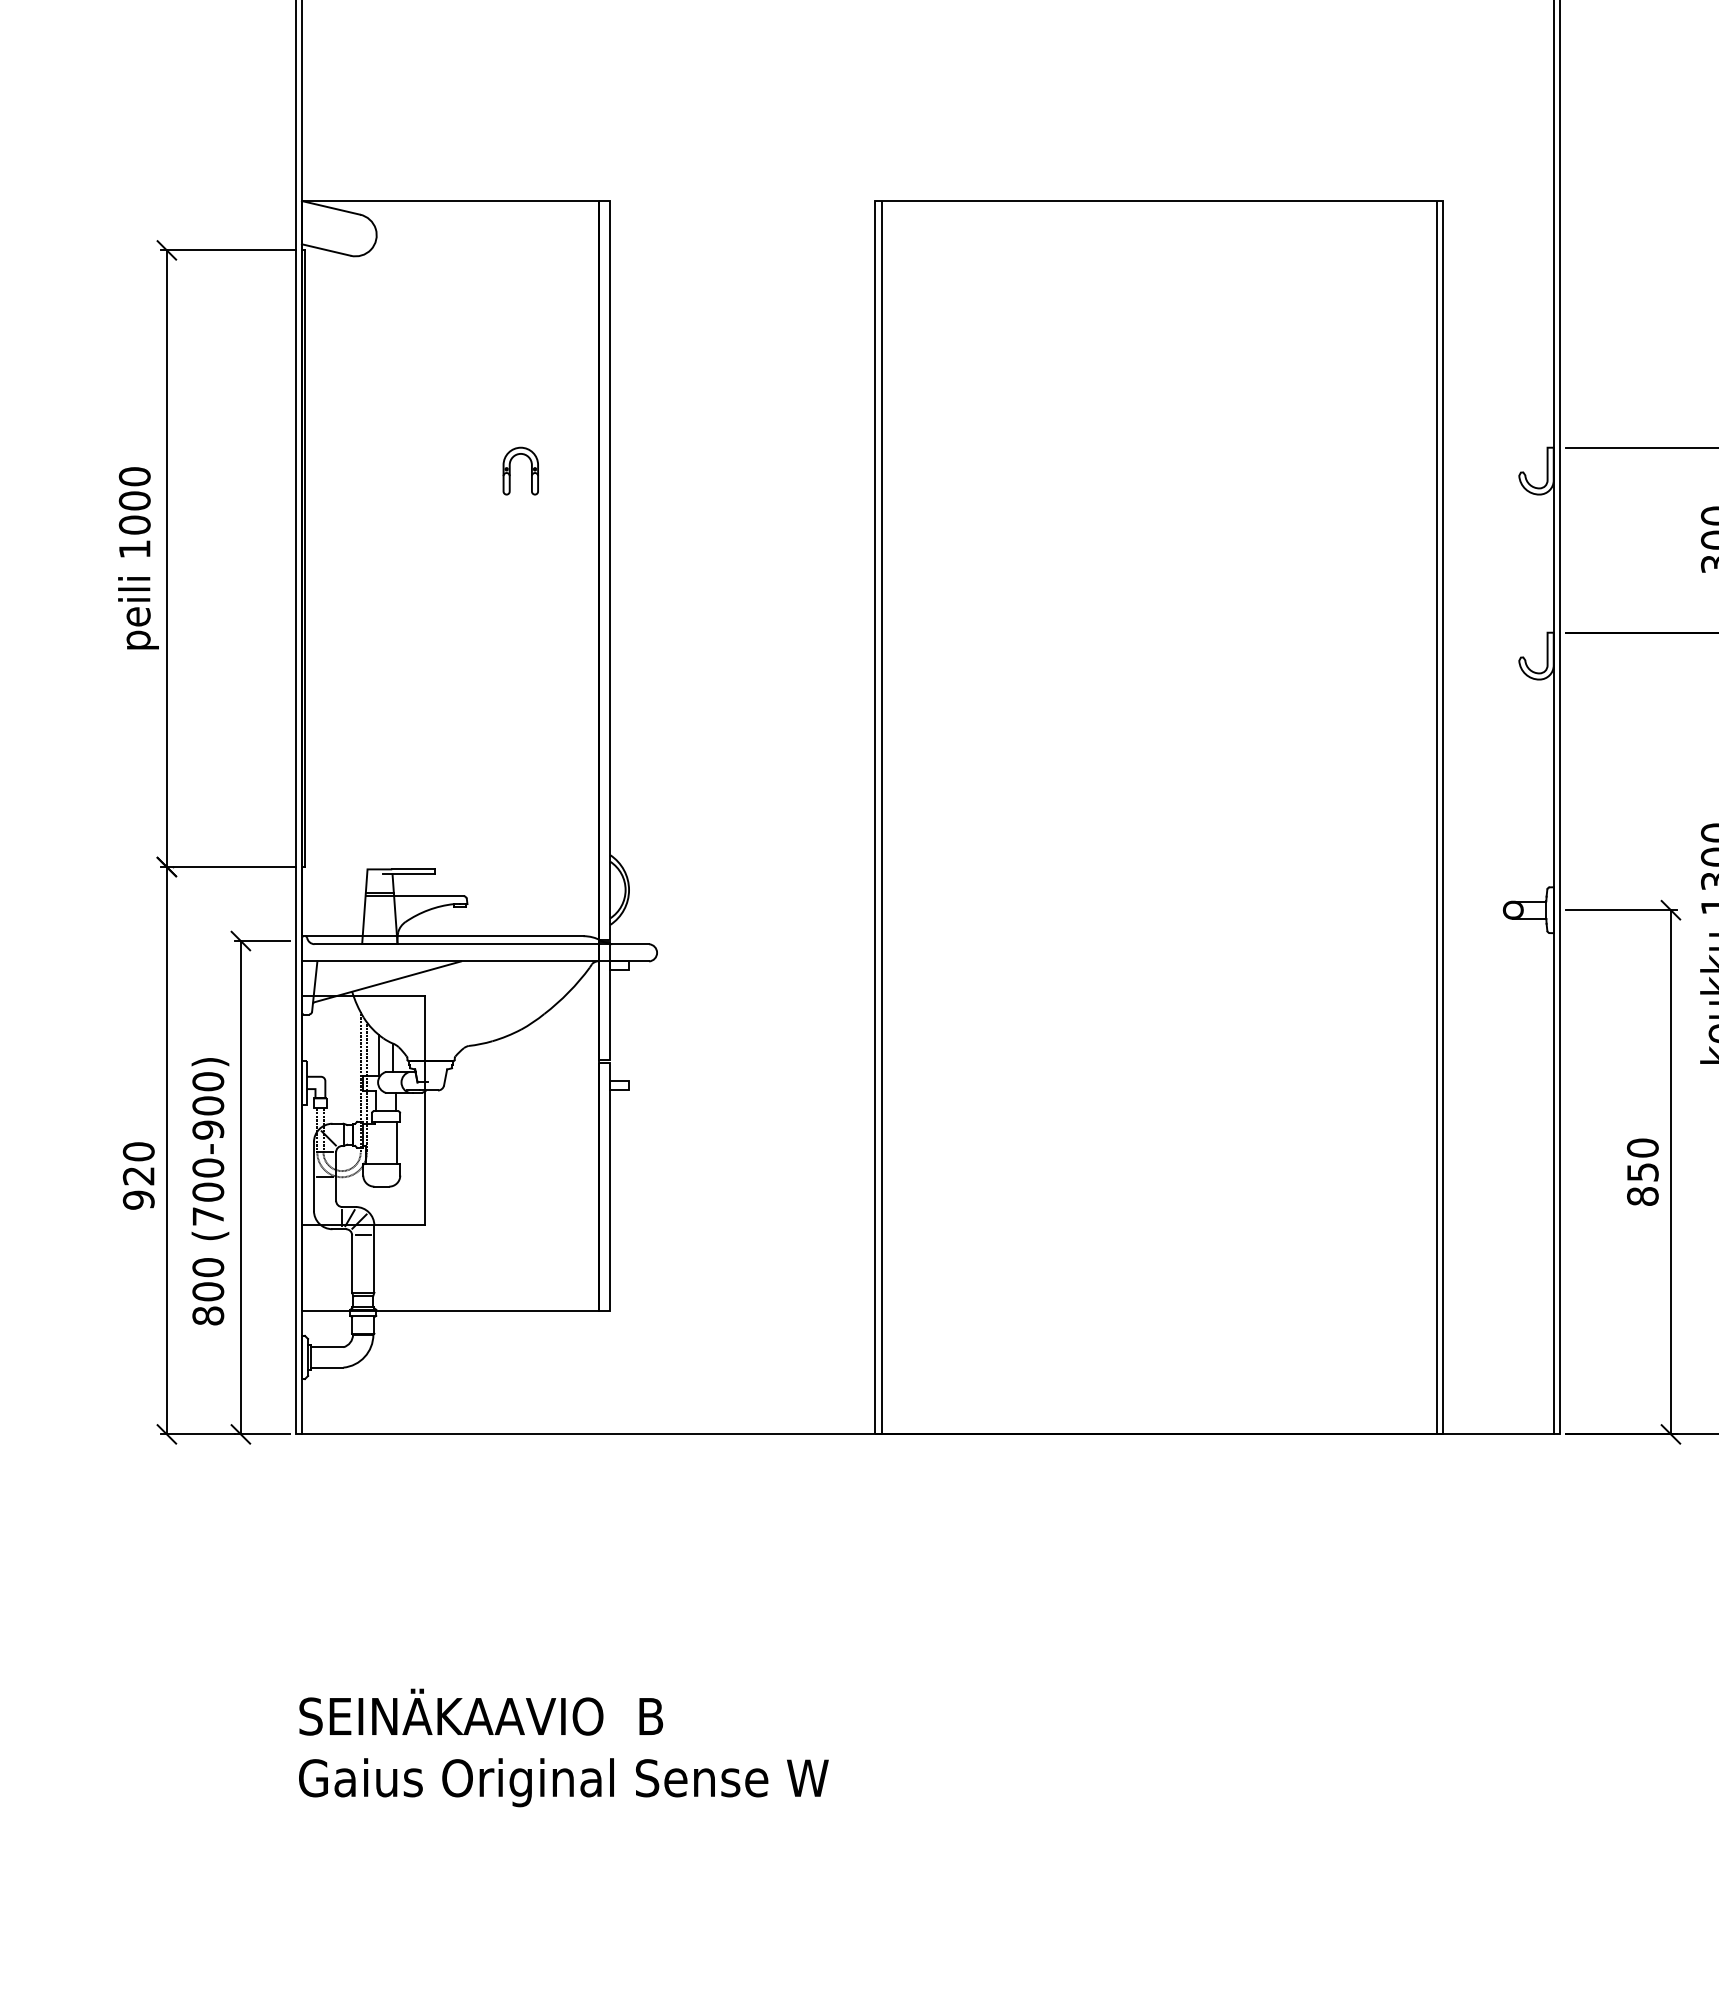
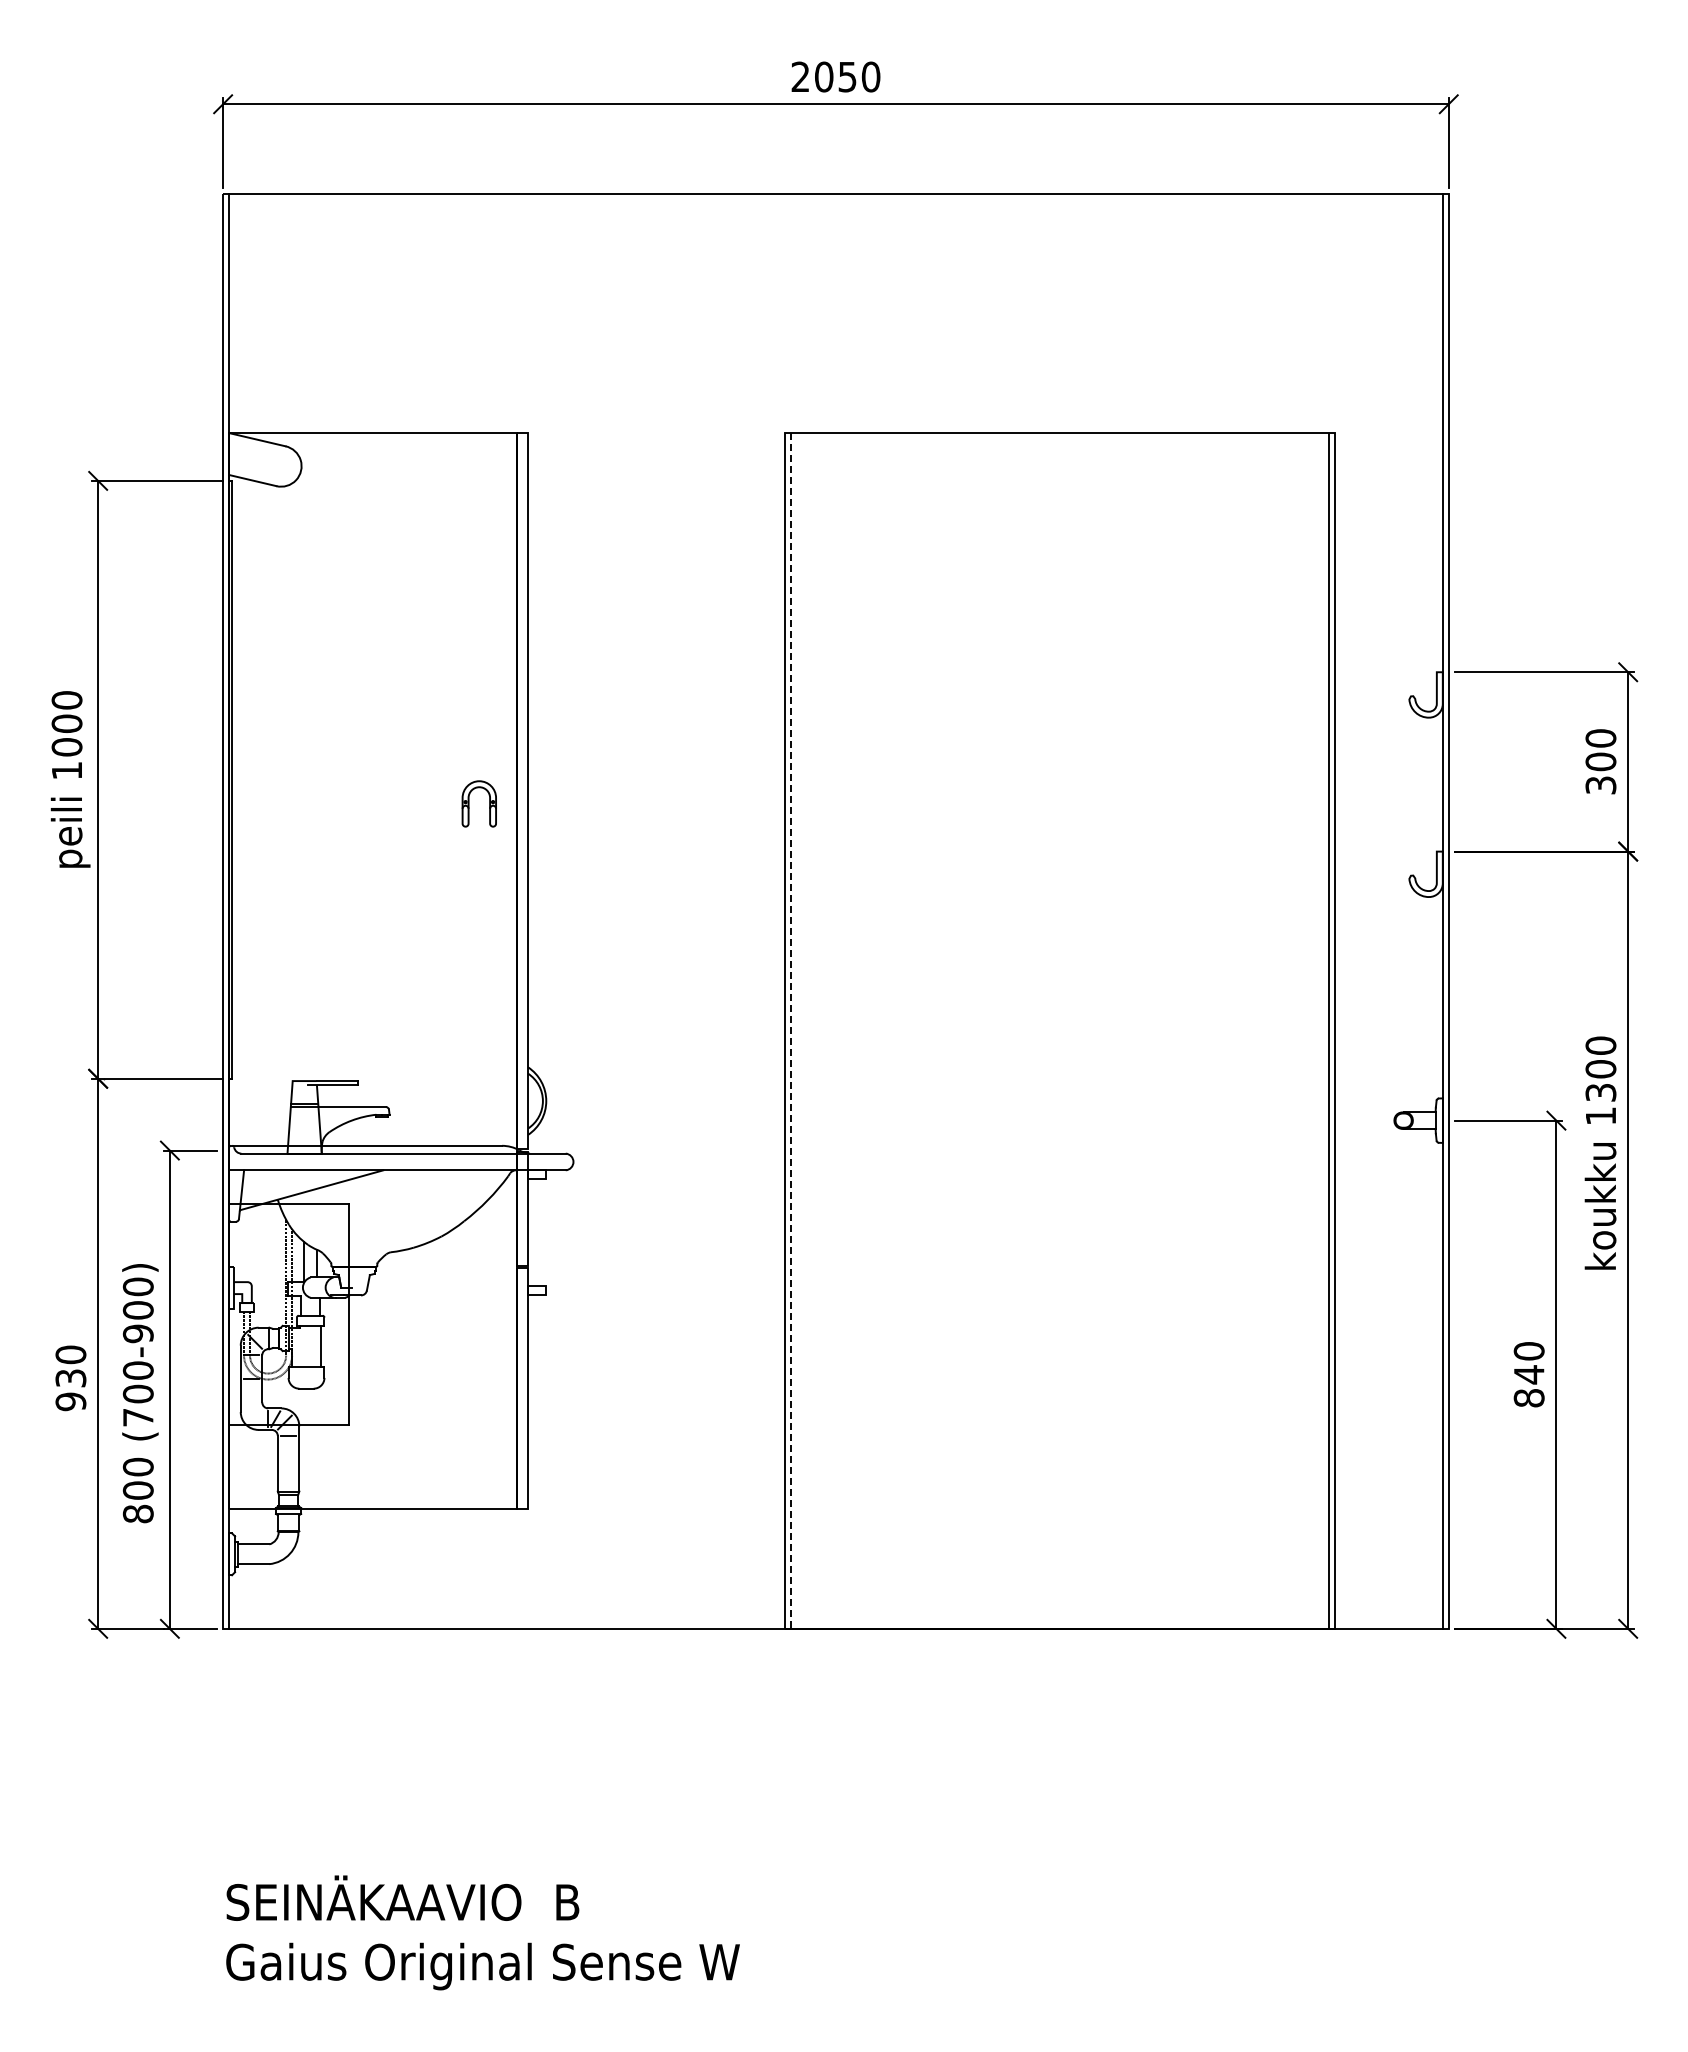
part: (510, 470) -> (469, 803), moved
line: (881, 817) -> (791, 1030), solid -> dashed
text: (1643, 1172) -> (1529, 1374), 850 -> 840
text: (138, 1176) -> (70, 1378), 920 -> 930

